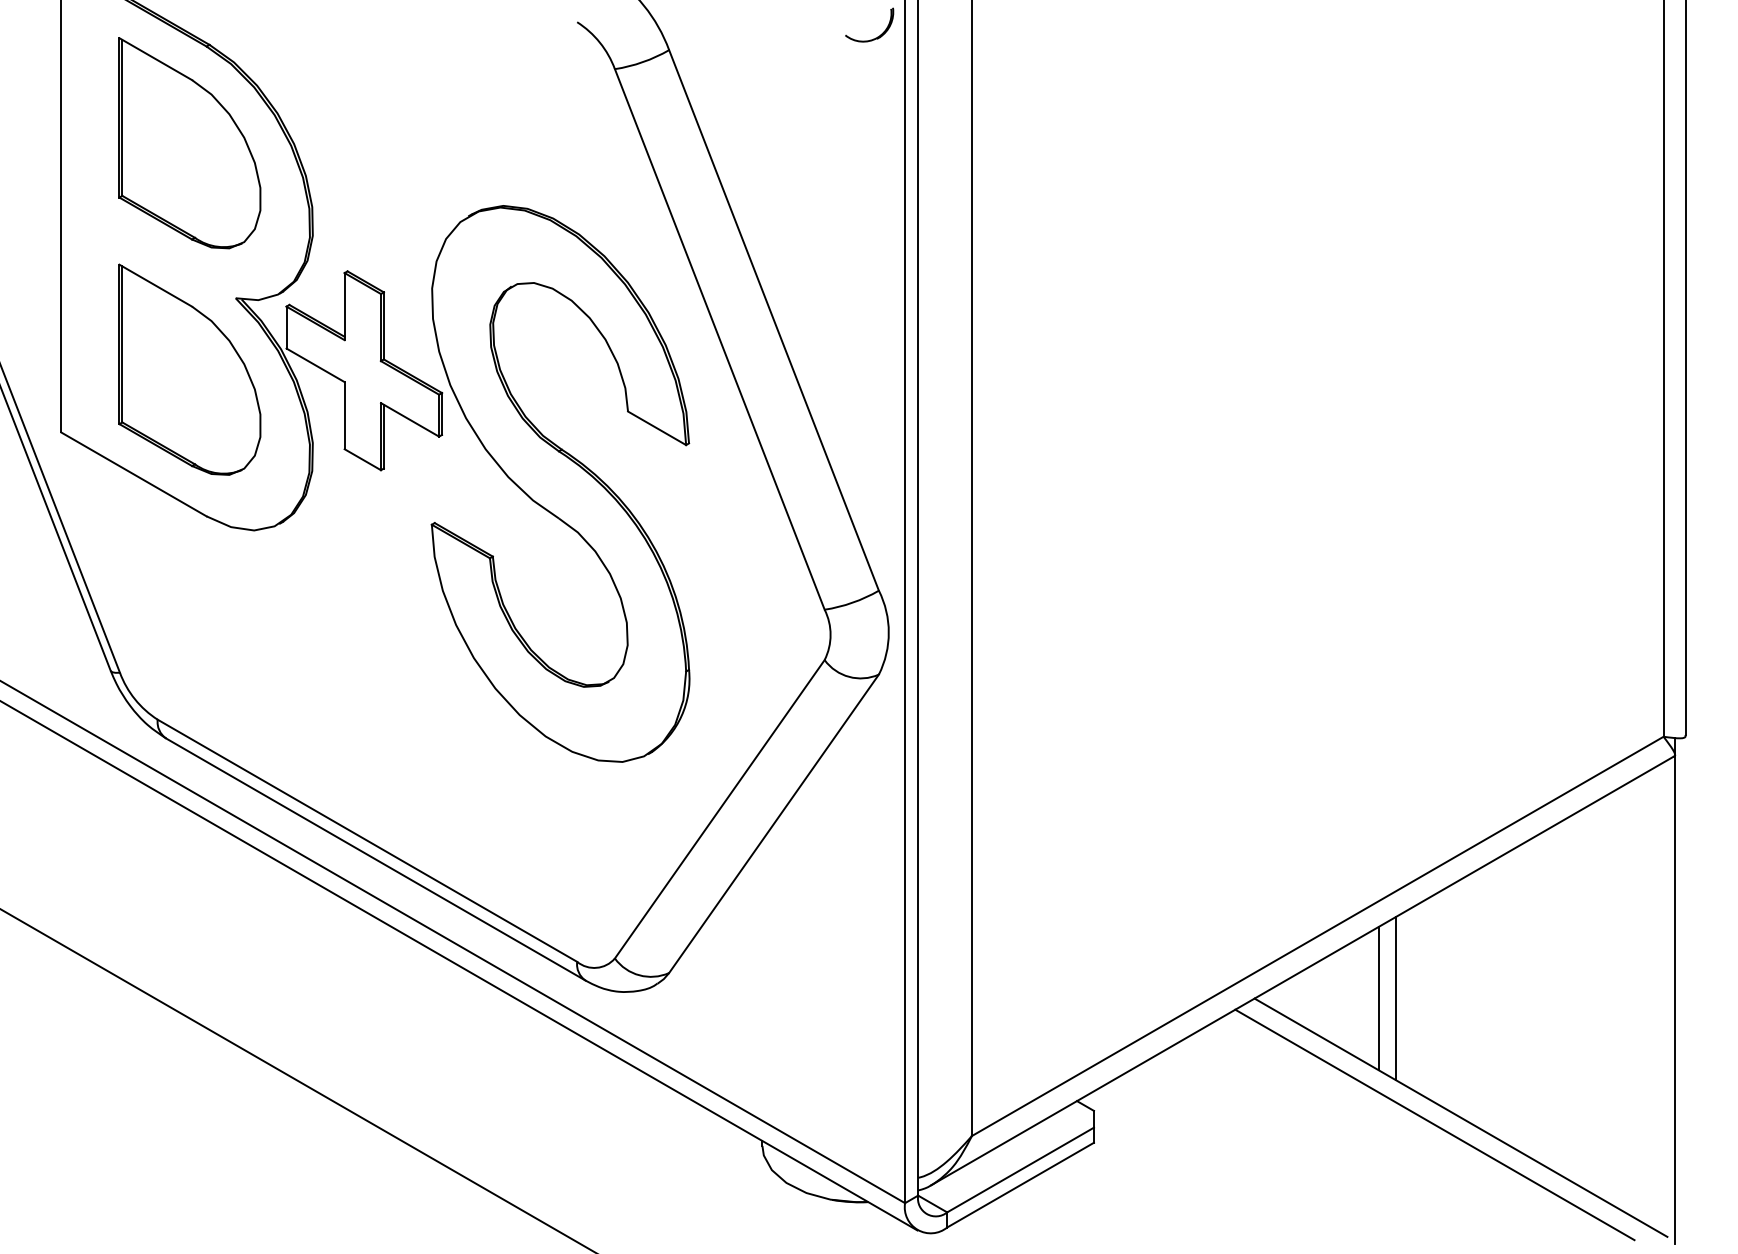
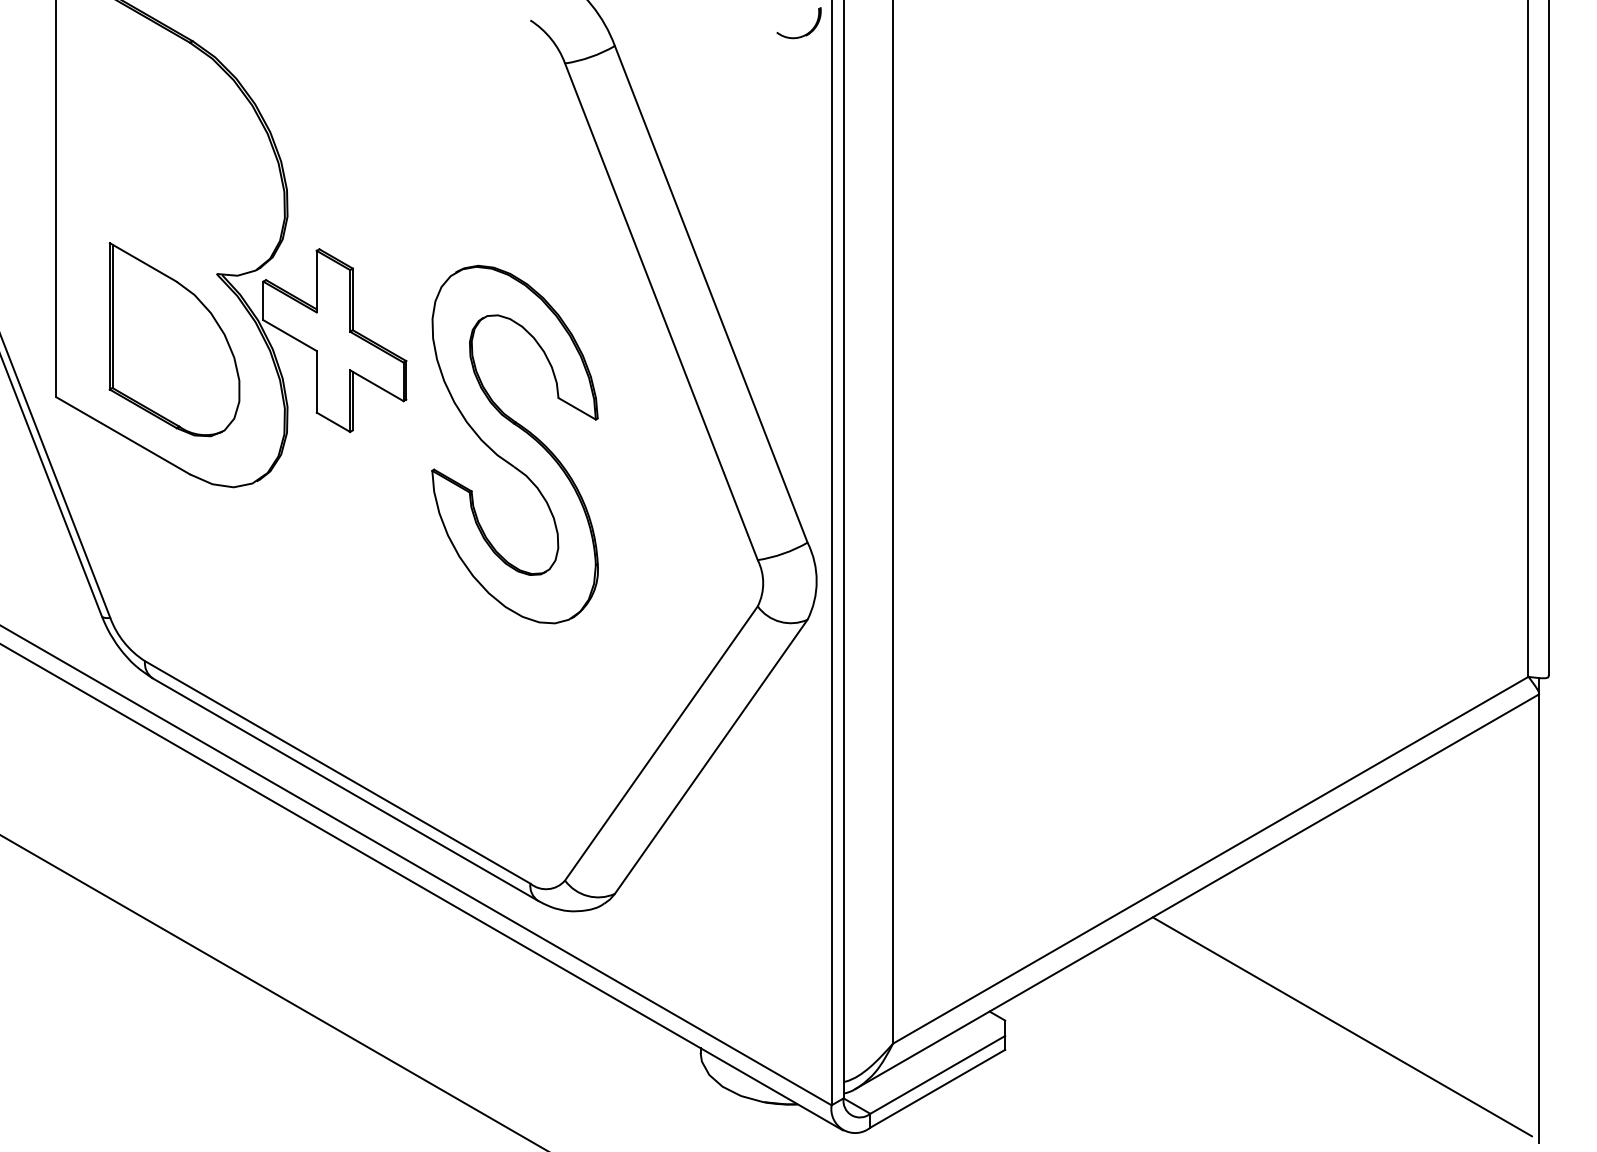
part: (189, 143) -> (174, 131), removed
part: (560, 483) -> (515, 444), size x0.7
line: (1378, 998) -> (1266, 917), removed
line: (1396, 998) -> (1283, 917), removed
line: (1434, 1124) -> (1318, 1033), removed

